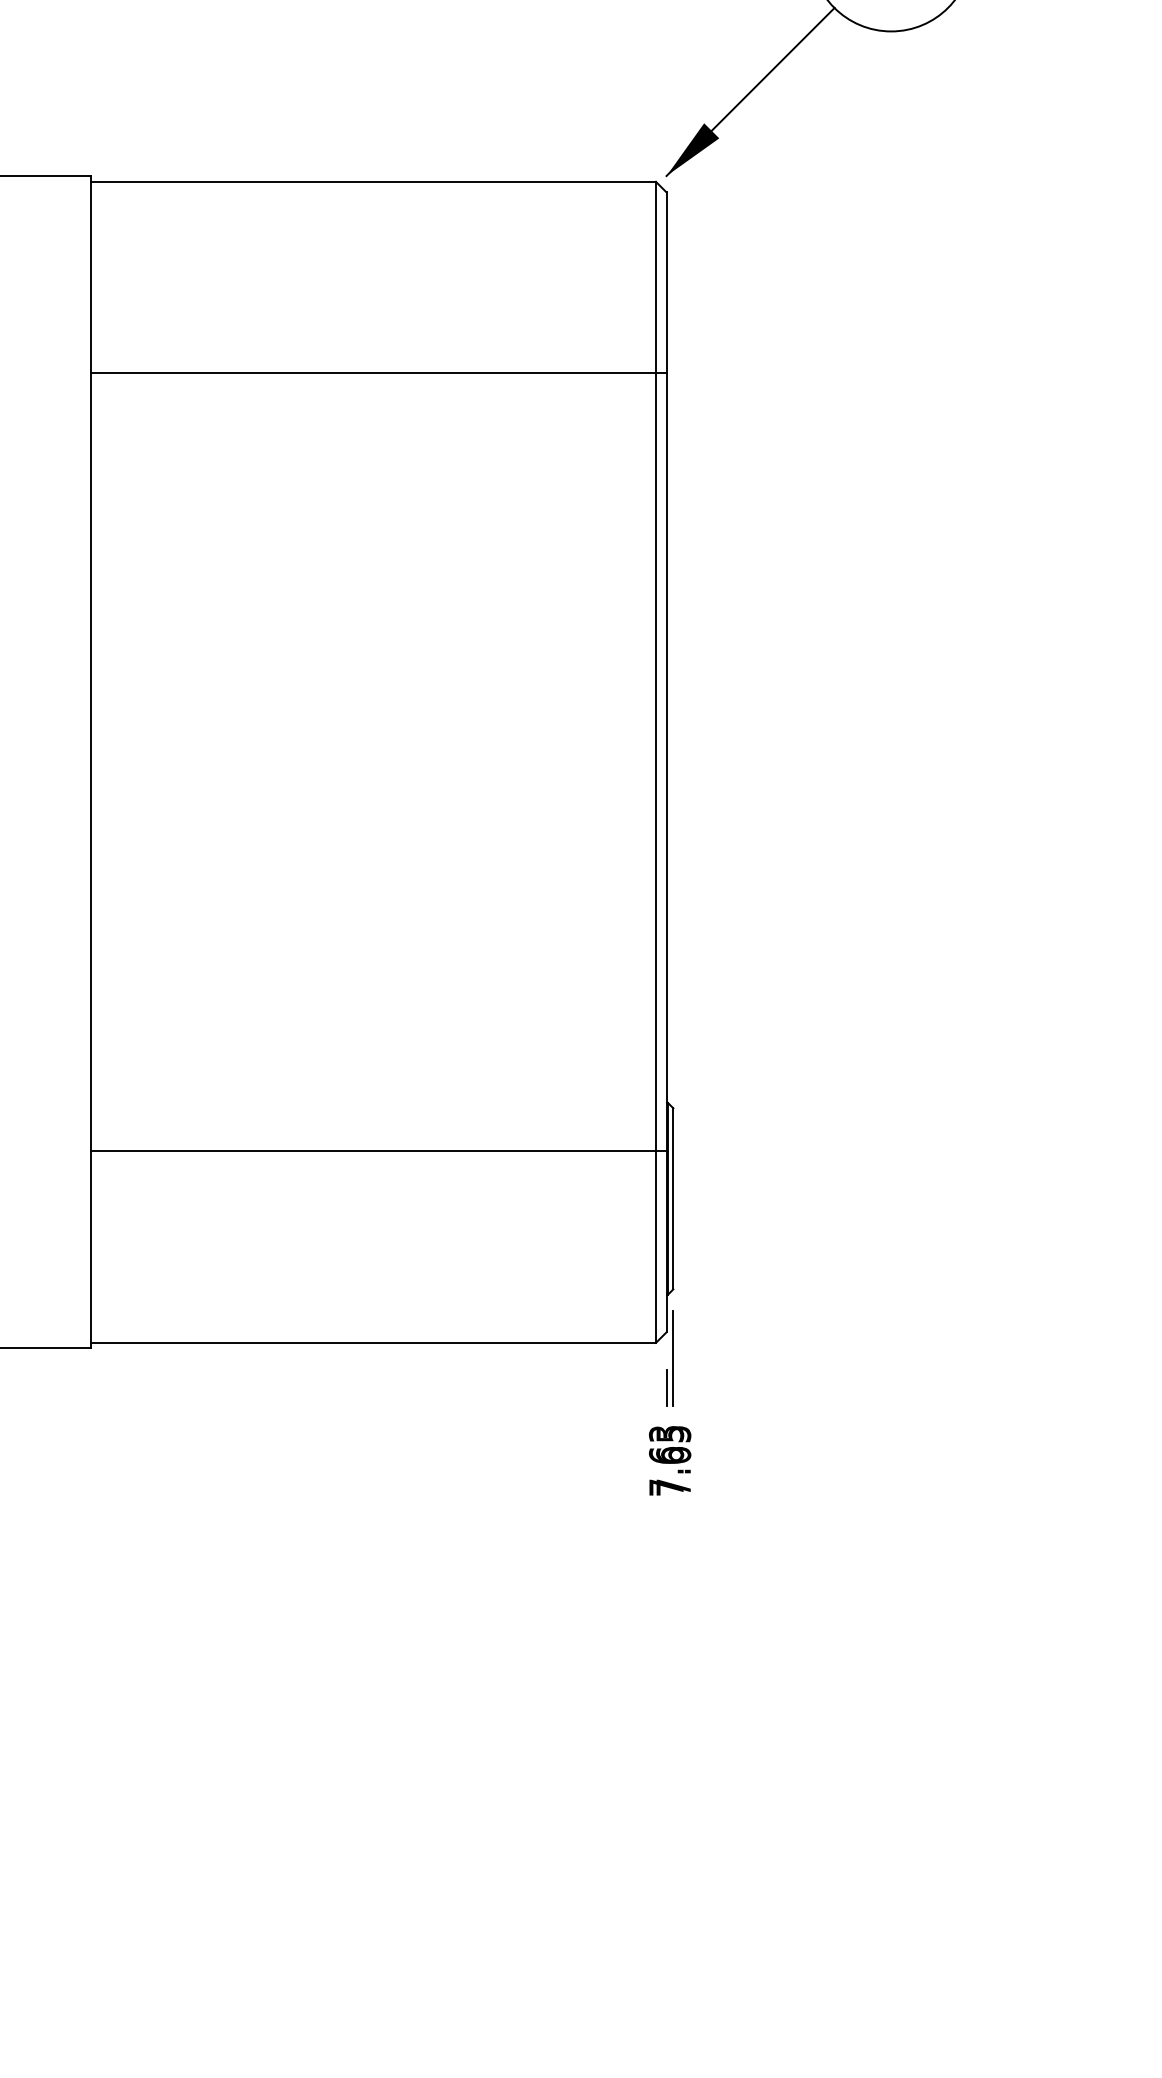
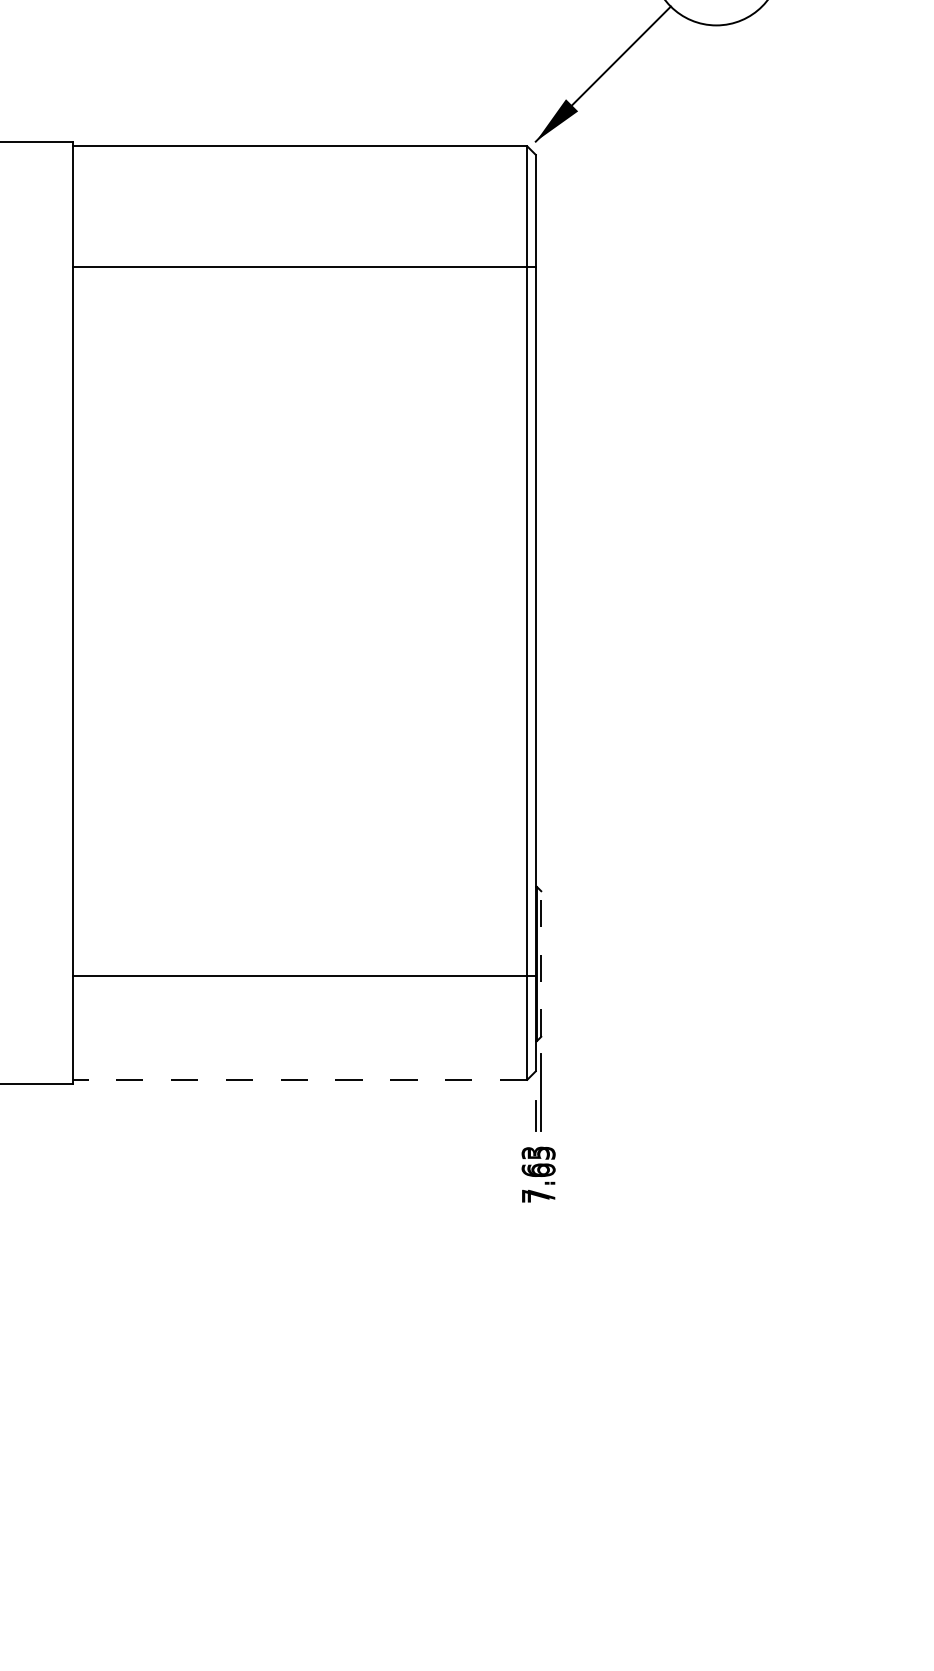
line: (378, 373) -> (304, 266), moved
line: (378, 1151) -> (304, 976), moved
line: (673, 1198) -> (541, 963), solid -> dashed
line: (373, 1342) -> (300, 1079), solid -> dashed

